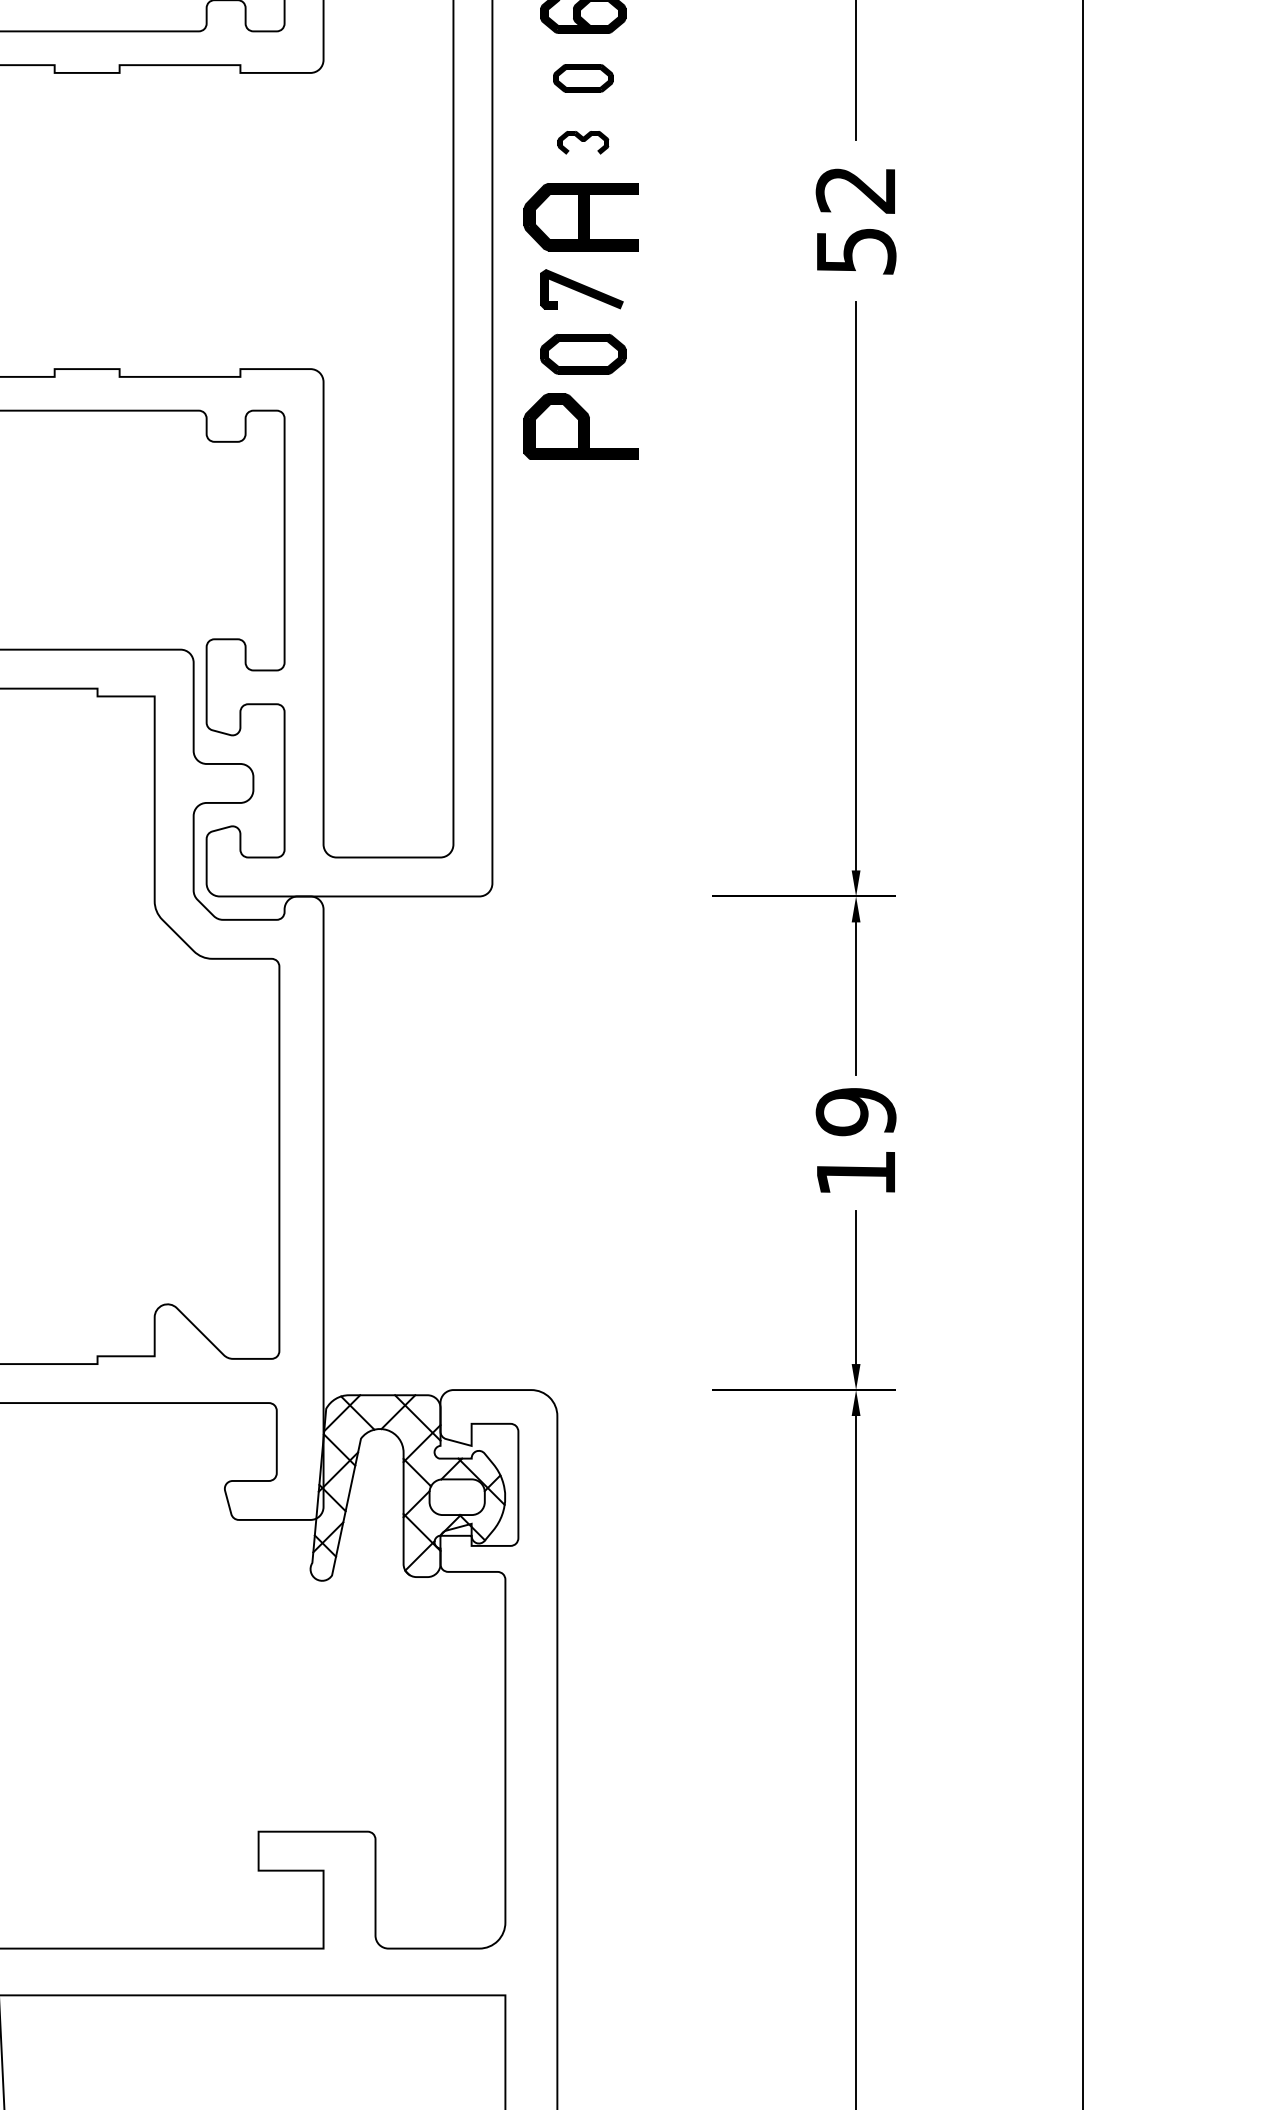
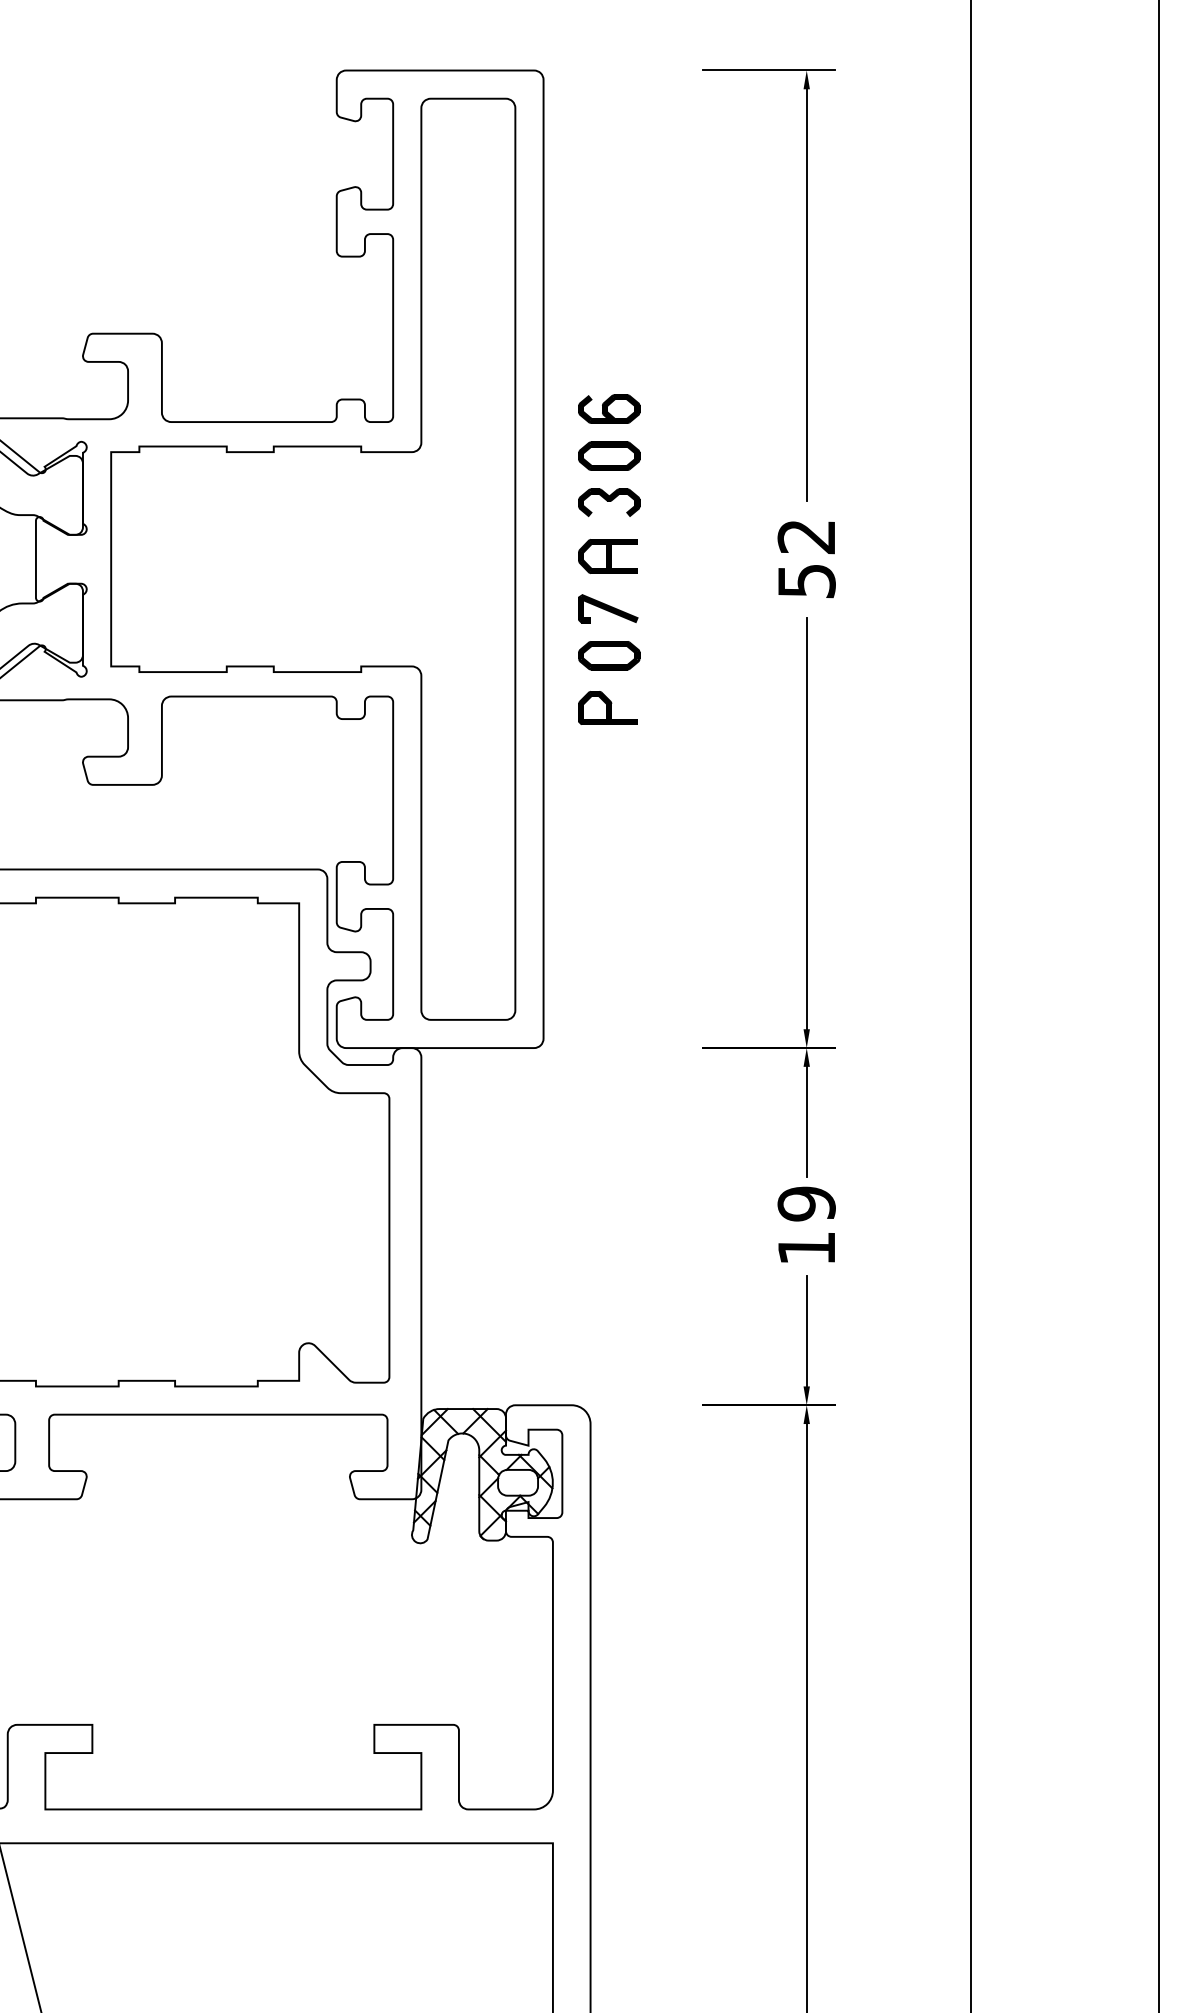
part: (583, 77) -> (609, 455), size x1.43
part: (583, 142) -> (609, 502), size x1.67
part: (580, 217) -> (607, 556), size x0.71
part: (580, 425) -> (607, 707), size x0.71

